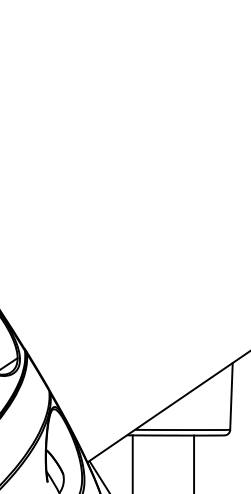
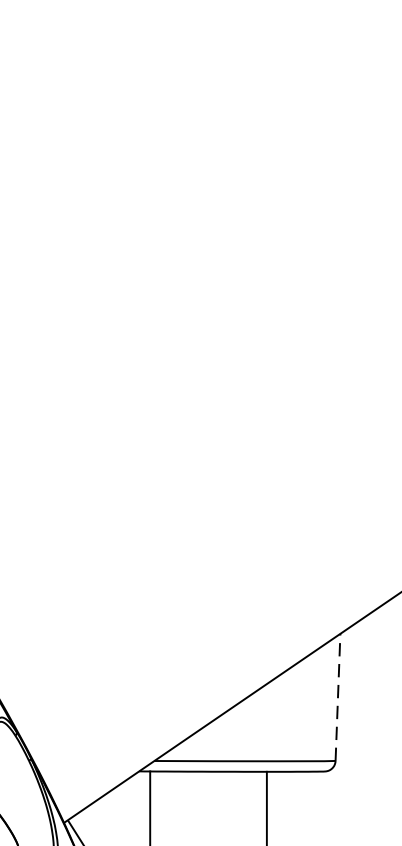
line: (231, 395) -> (338, 695), solid -> dashed

